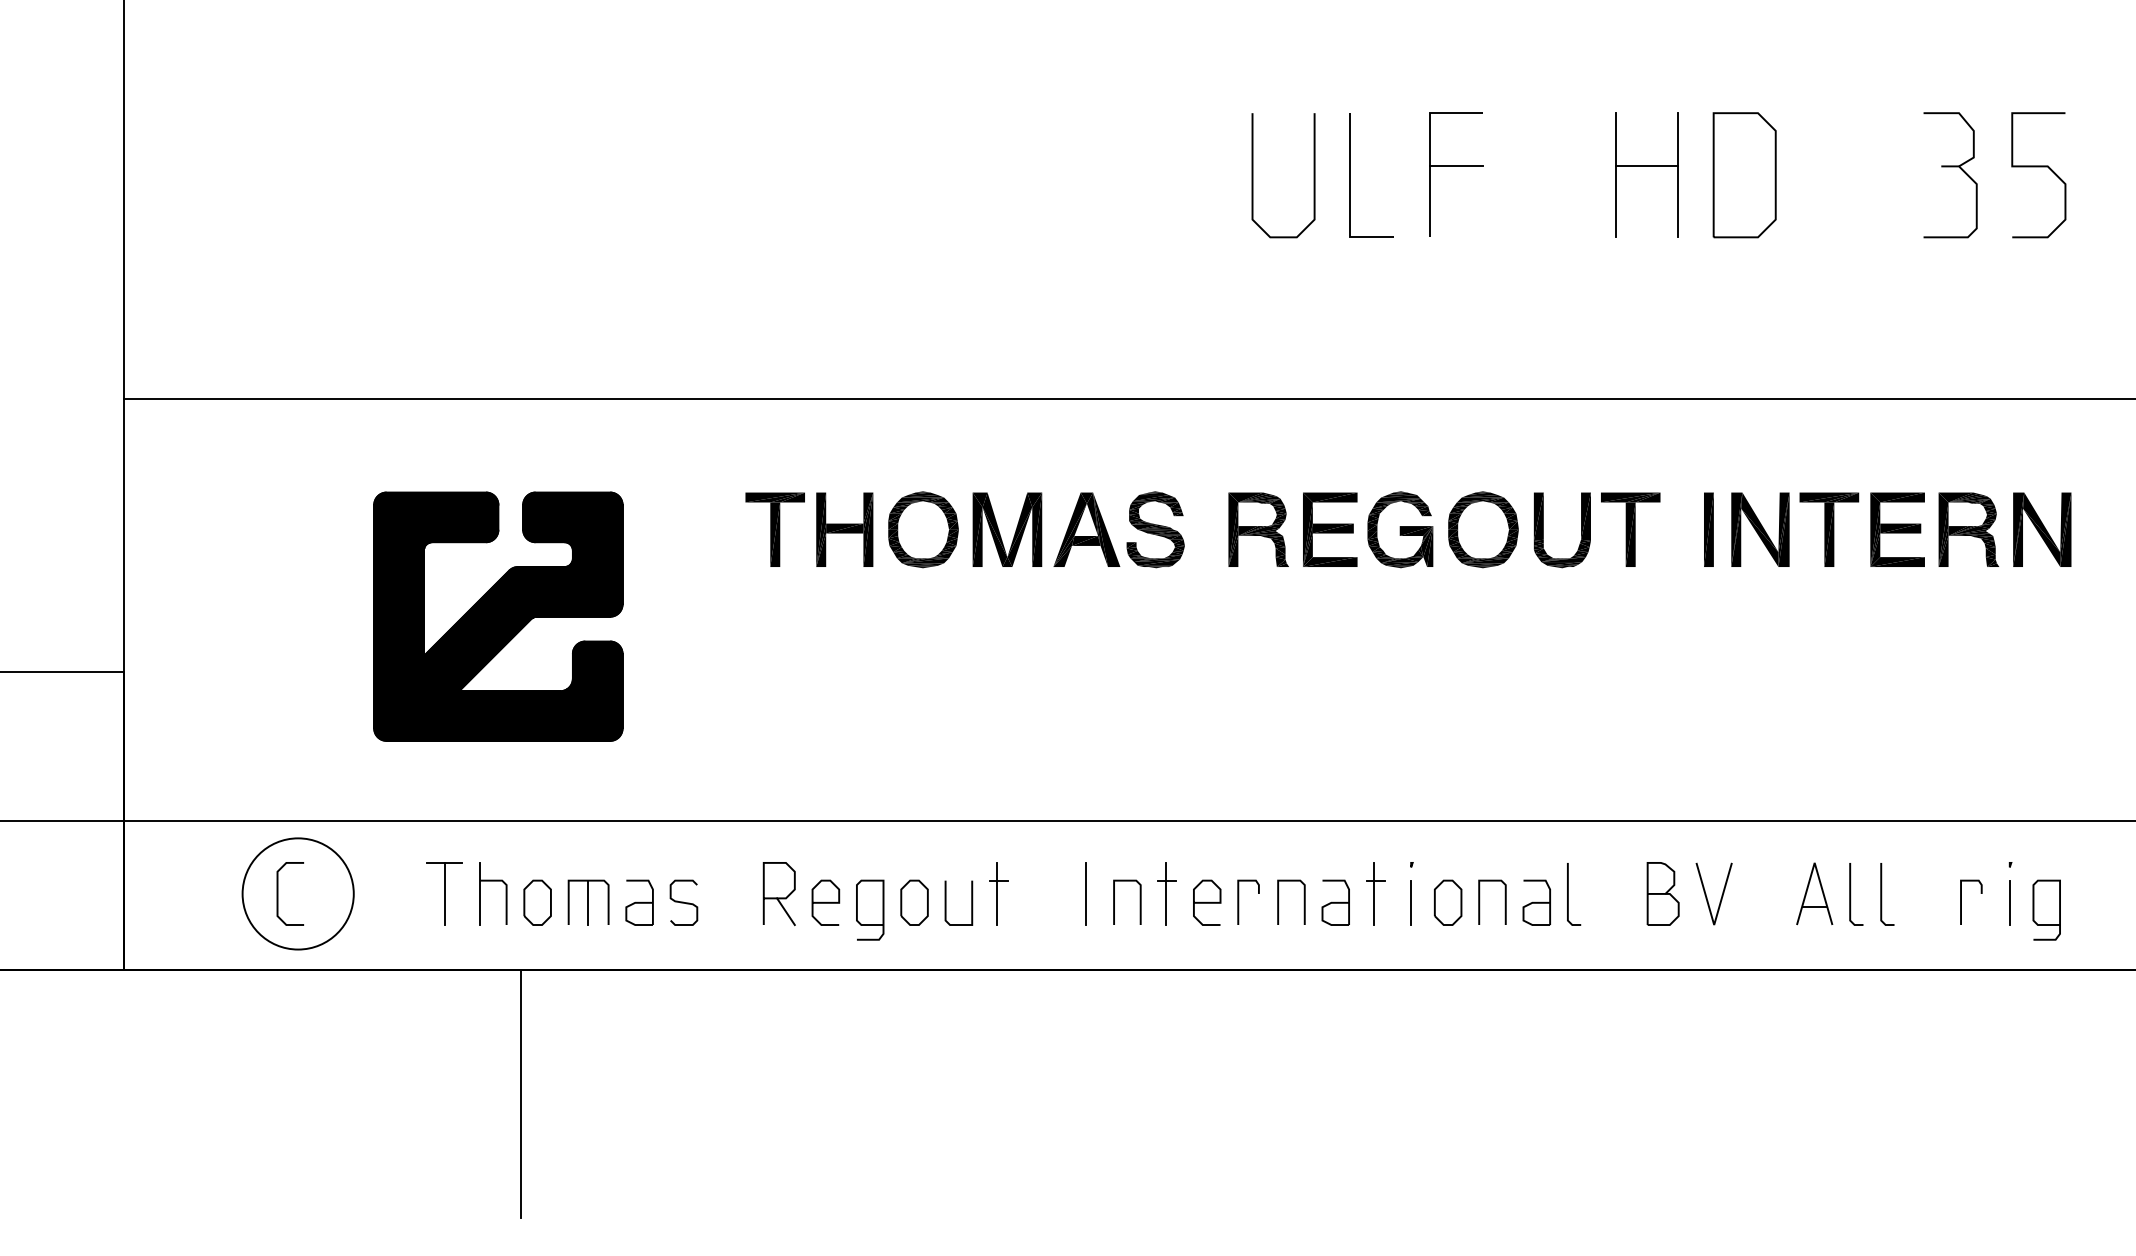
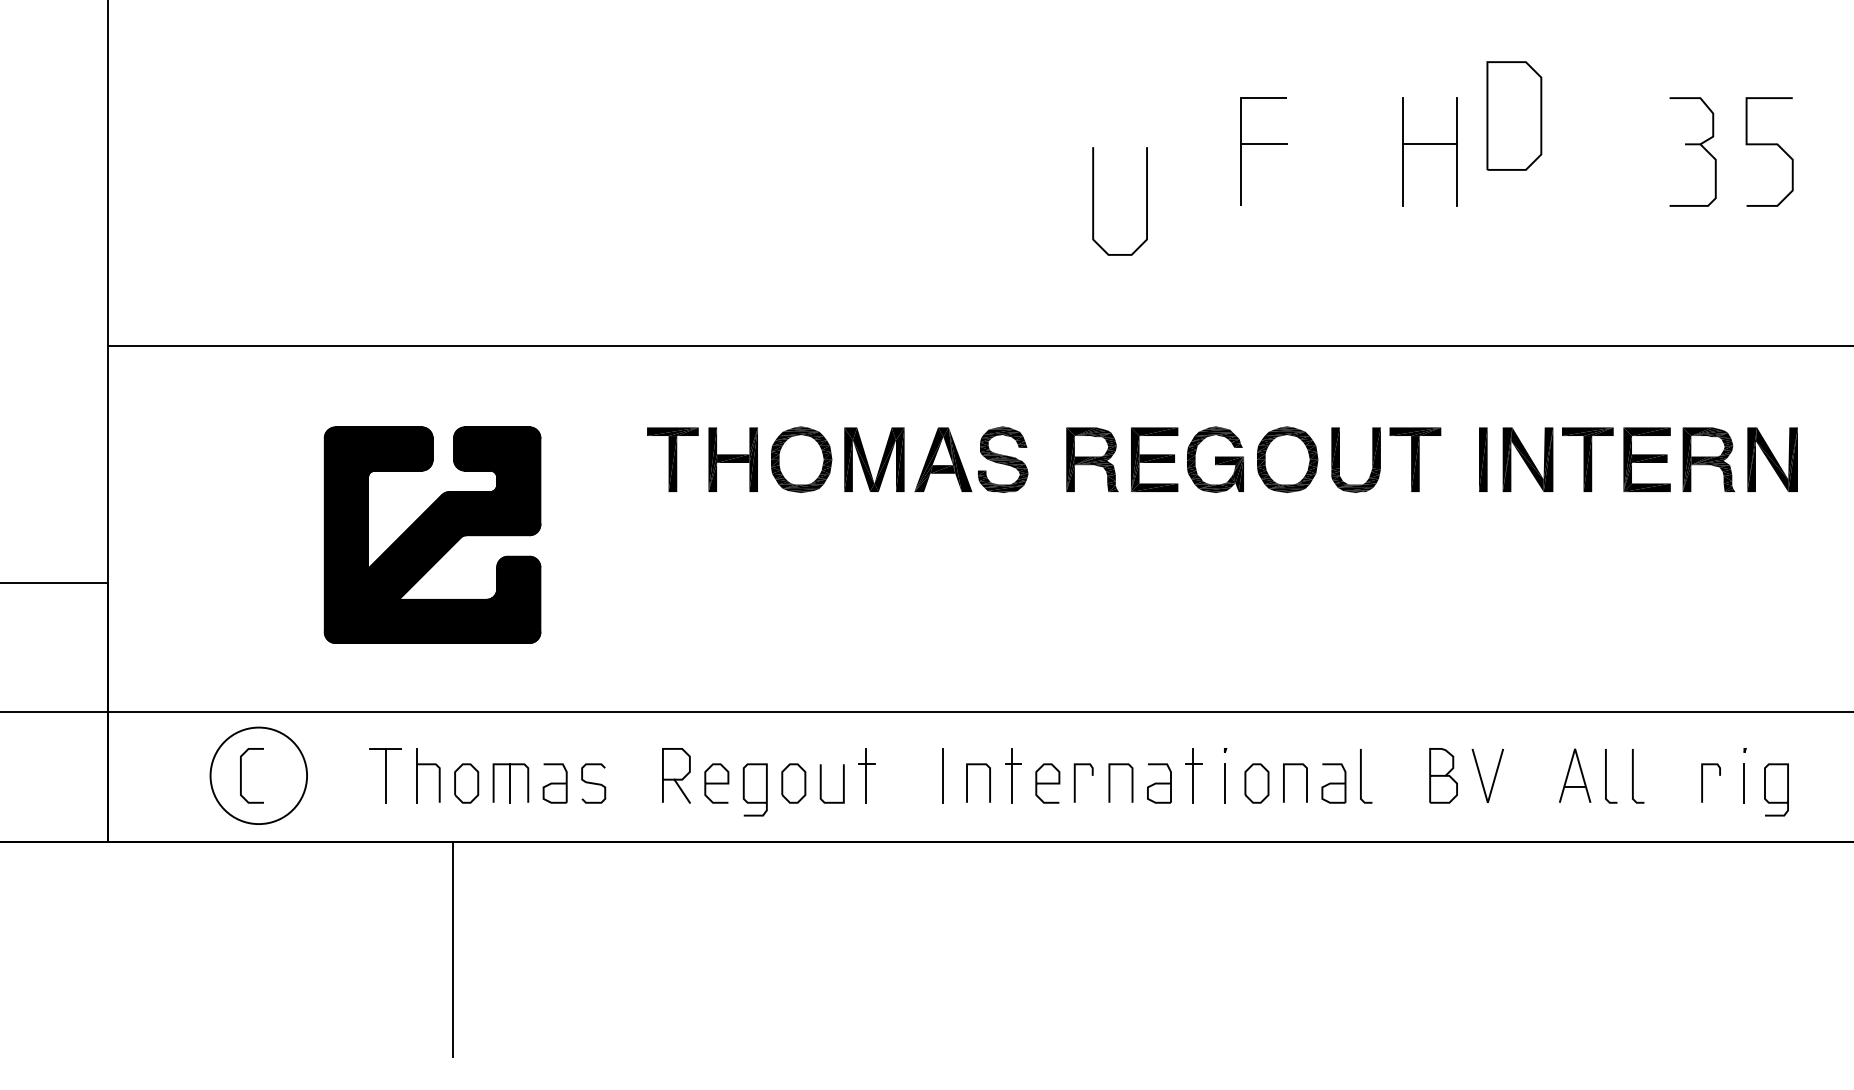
part: (1744, 174) -> (1514, 115), moved
curve: (1254, 175) -> (1094, 201), moved
line: (1350, 175) -> (1172, 152), removed

